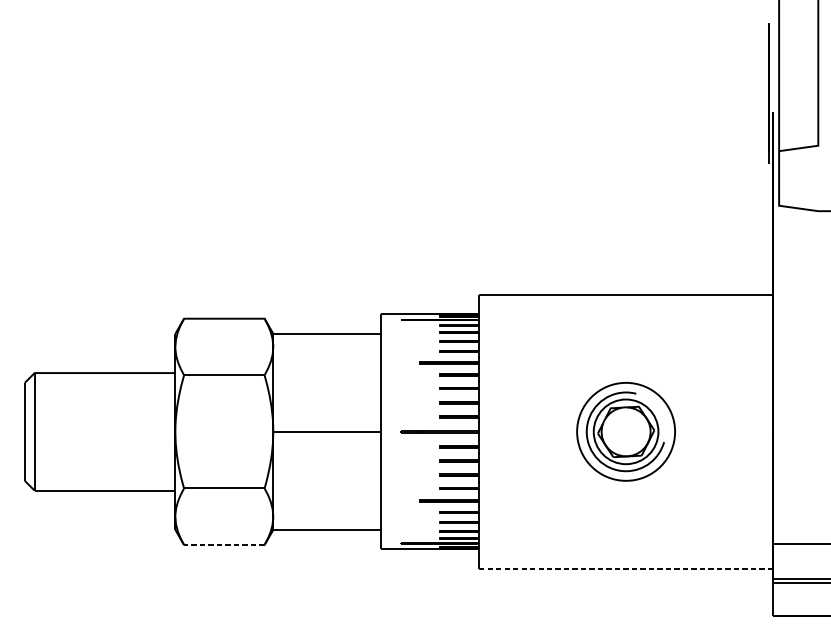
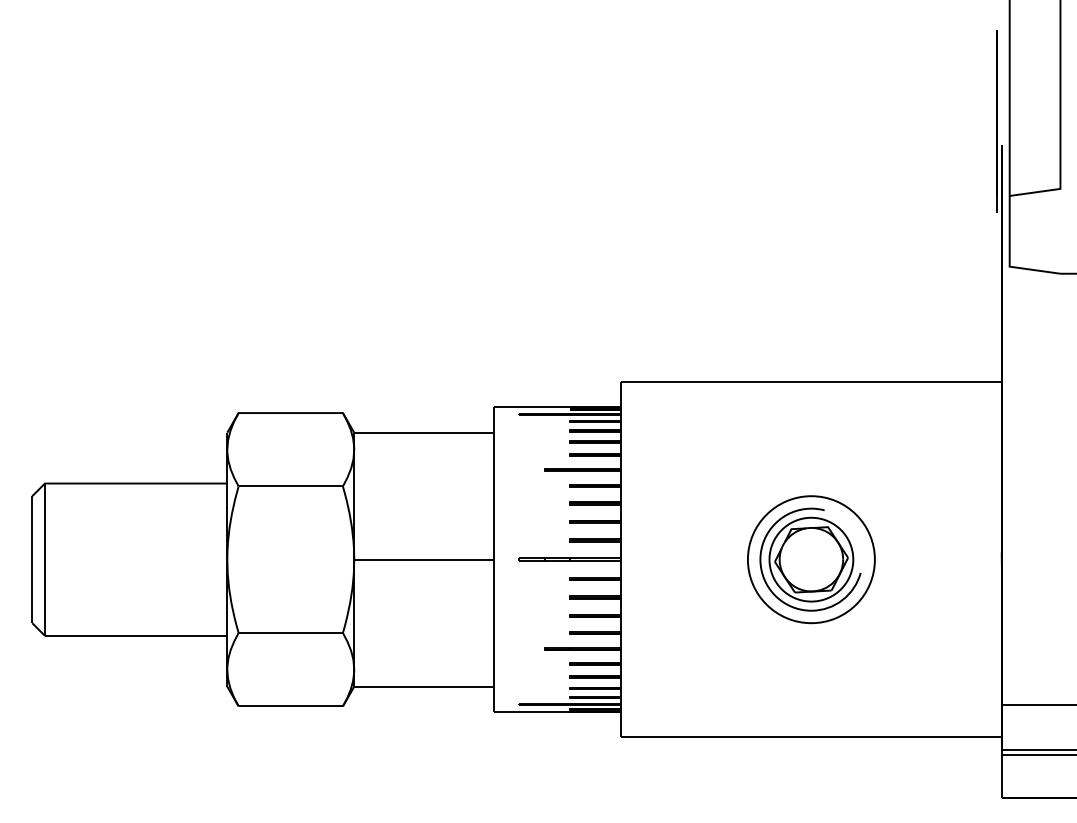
line: (224, 545) -> (290, 706), dashed -> solid
line: (625, 569) -> (810, 737), dashed -> solid

